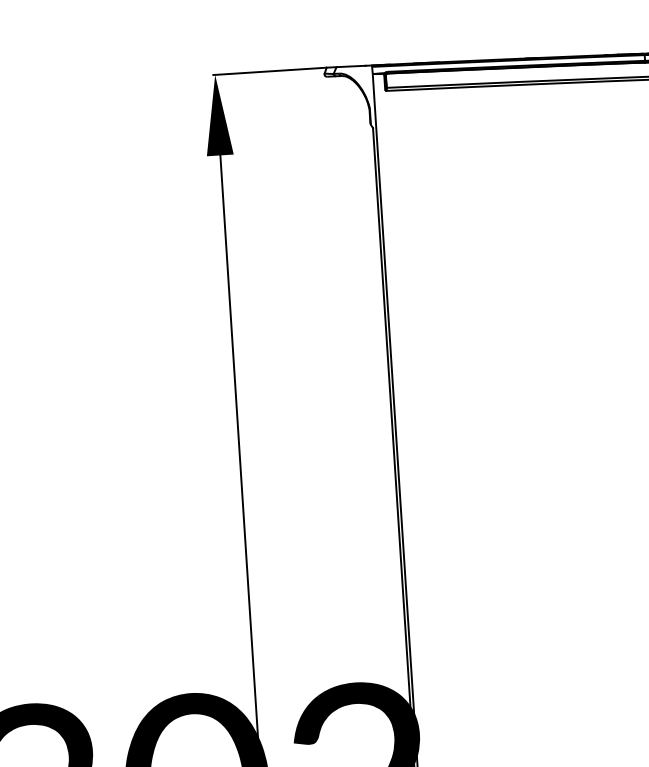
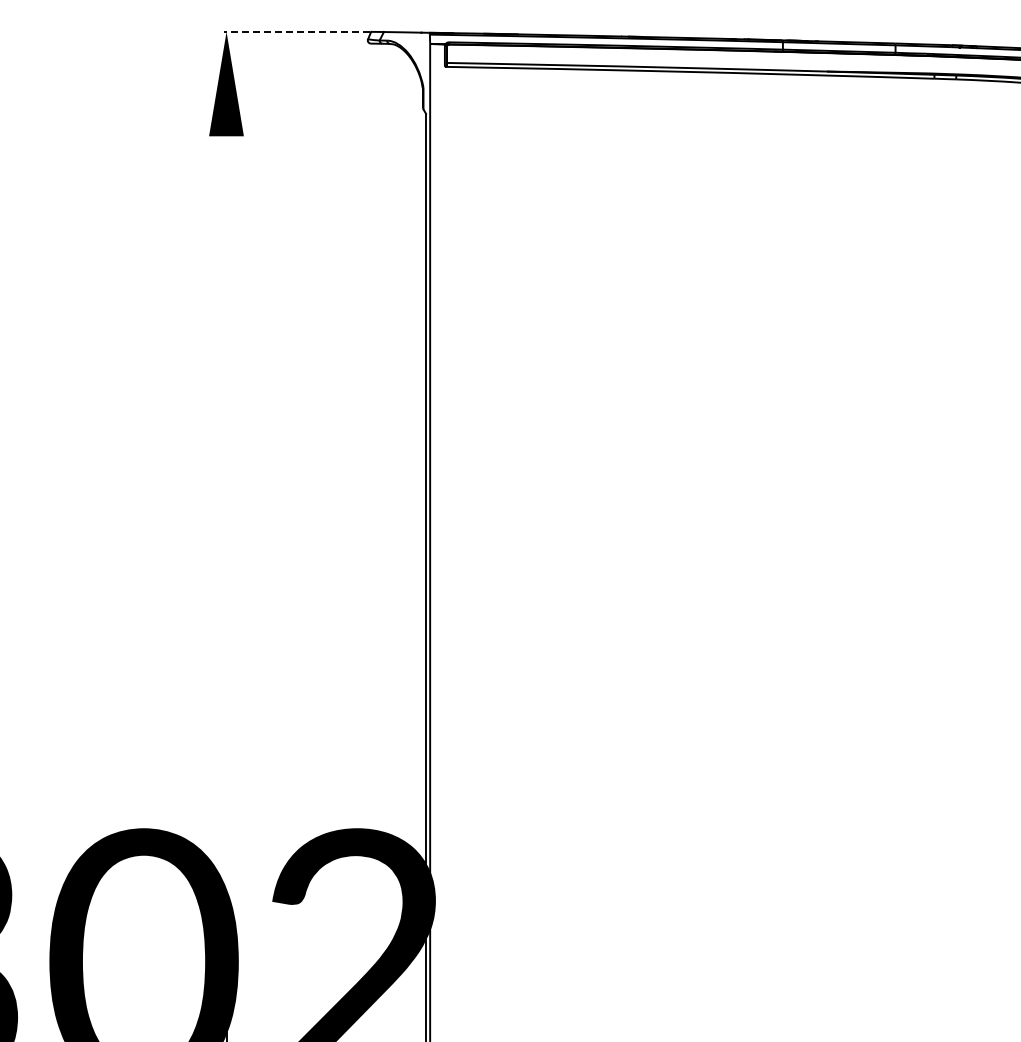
line: (269, 71) -> (296, 31), solid -> dashed
line: (239, 447) -> (226, 515), removed

